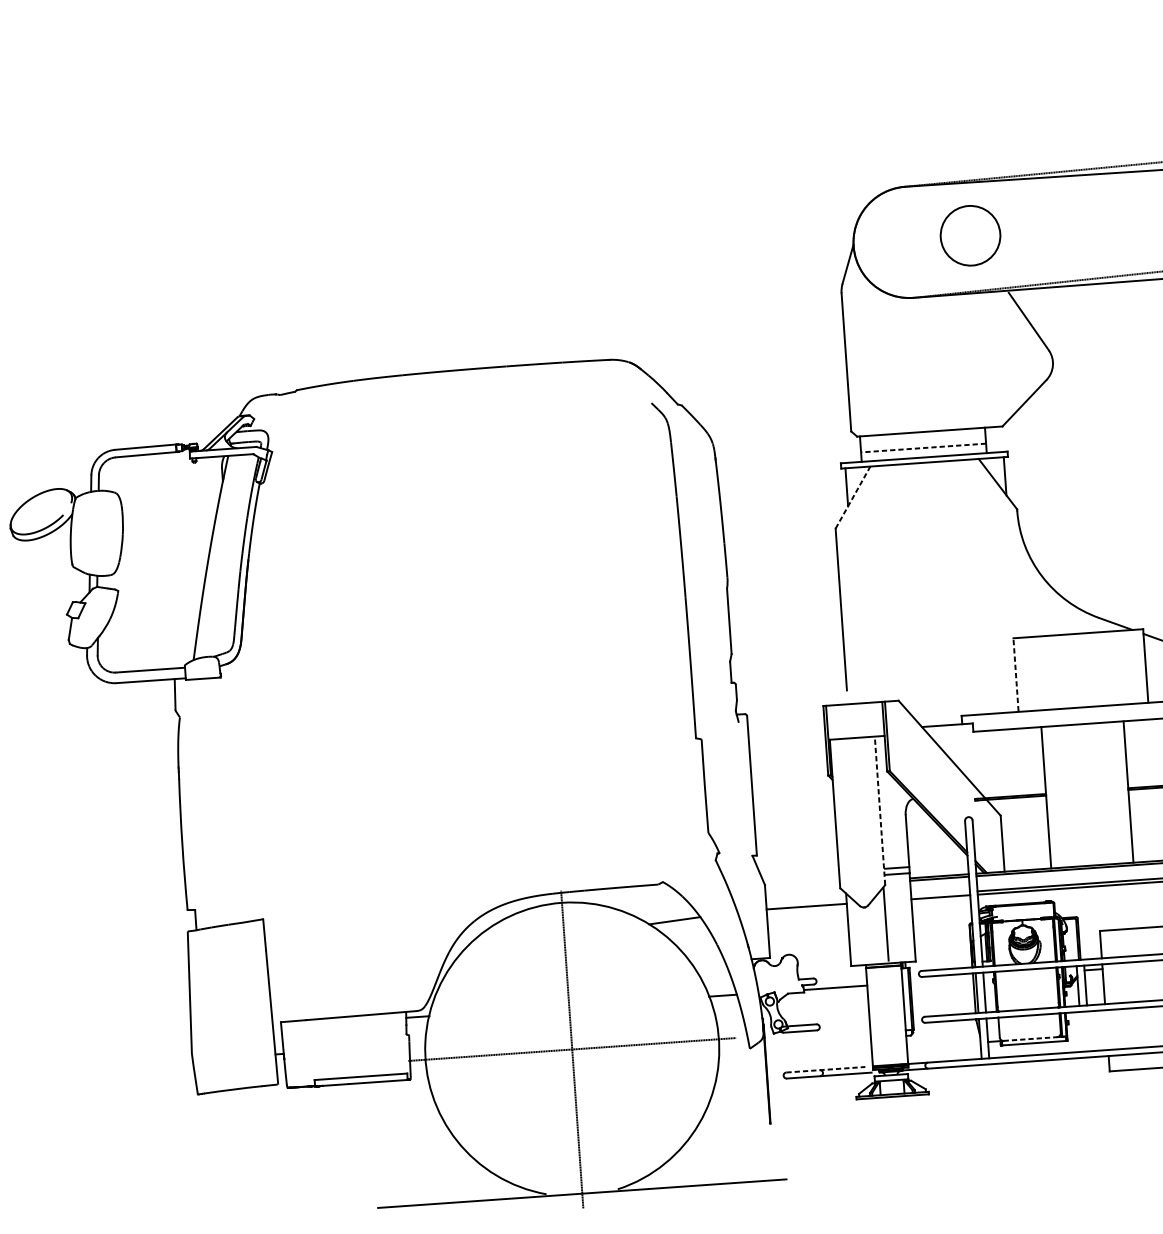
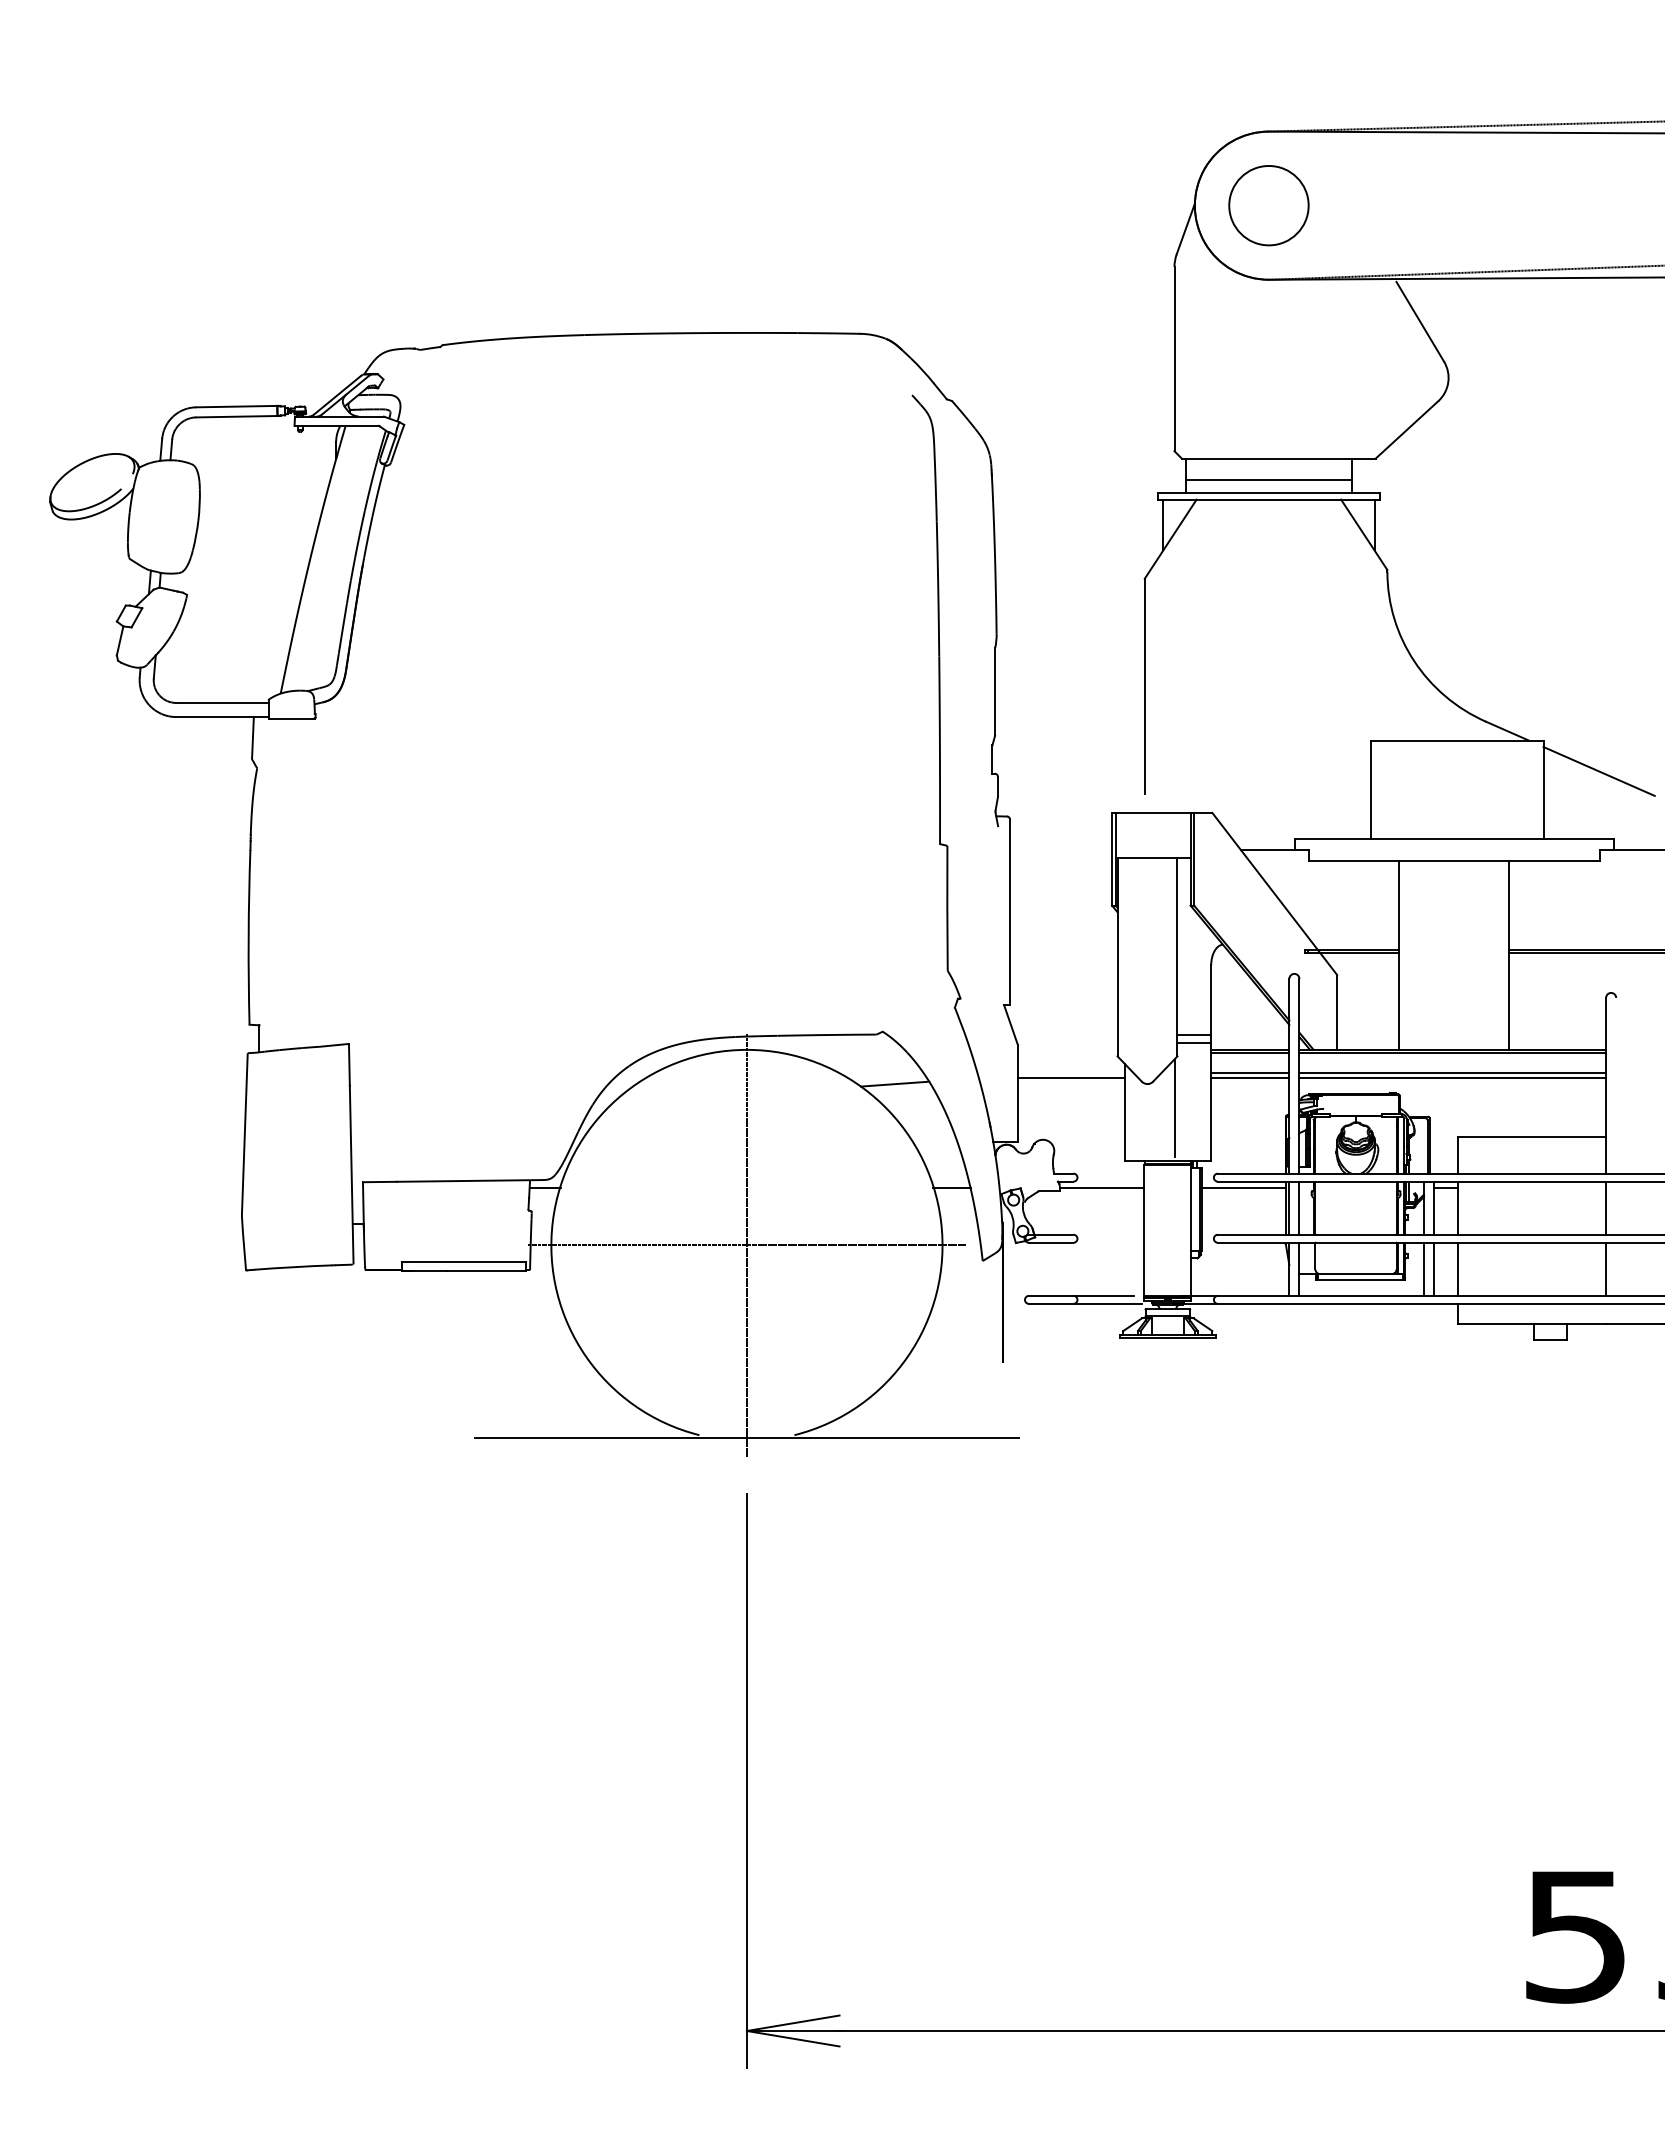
circle: (970, 235) -> (1268, 205), moved
line: (923, 447) -> (1268, 479), dashed -> solid
line: (852, 497) -> (1170, 538), dashed -> solid
line: (1015, 674) -> (1370, 789), dashed -> solid
line: (880, 810) -> (1177, 957), dashed -> solid
line: (940, 894) -> (1249, 1073), added
line: (941, 980) -> (1243, 1188), added
line: (1107, 1029) -> (1458, 1268), added
line: (1089, 1030) -> (1434, 1268), added
line: (1081, 1031) -> (1424, 1268), added
line: (1030, 1039) -> (1356, 1274), dashed -> solid
line: (825, 1069) -> (1081, 1295), dashed -> solid

